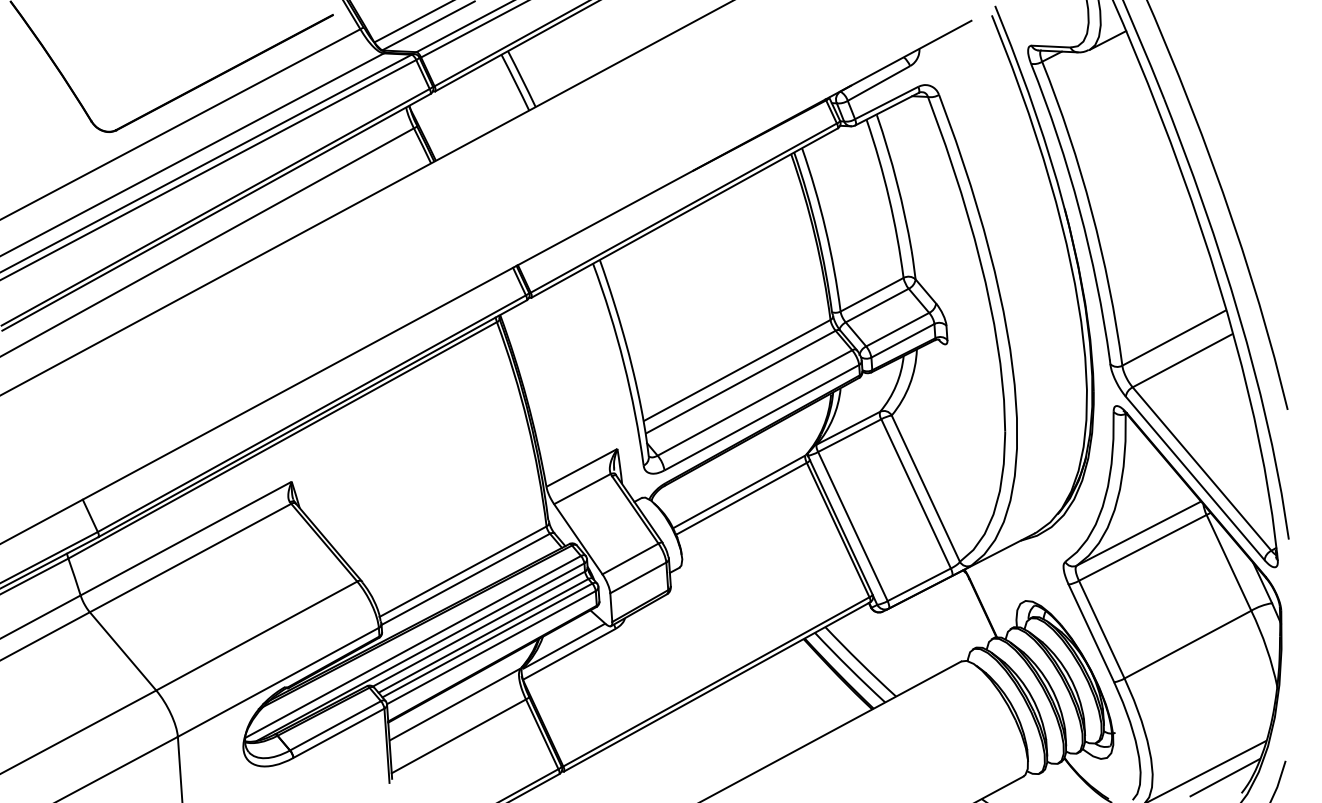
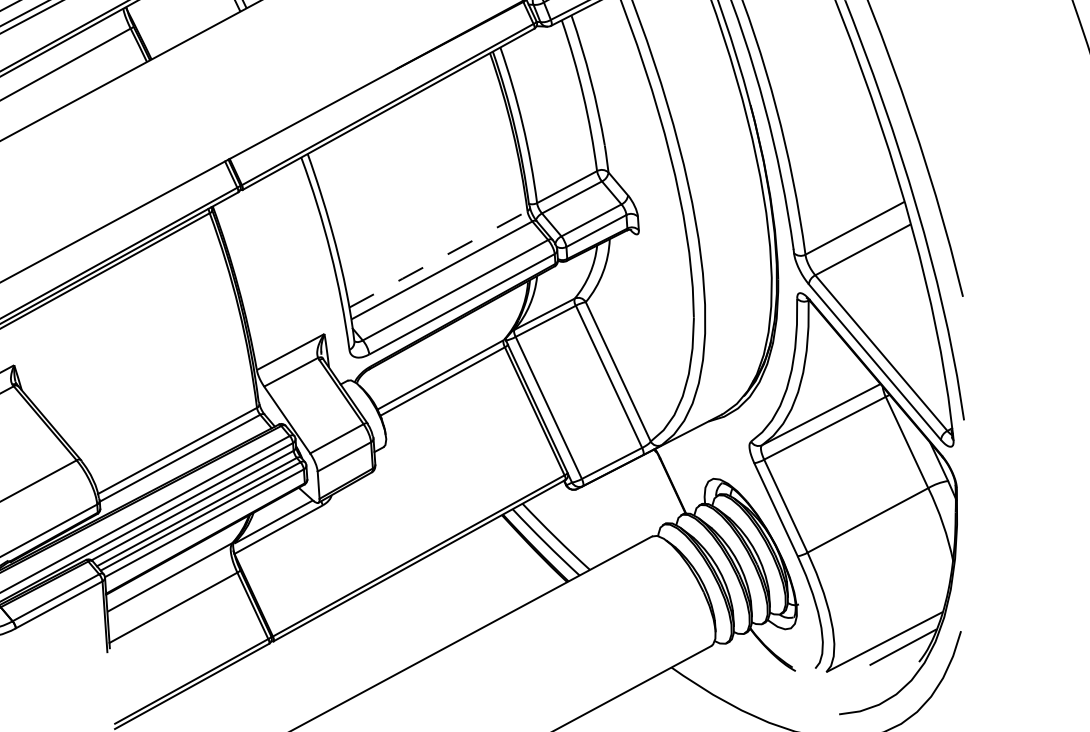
line: (736, 370) -> (437, 259), solid -> dashed

